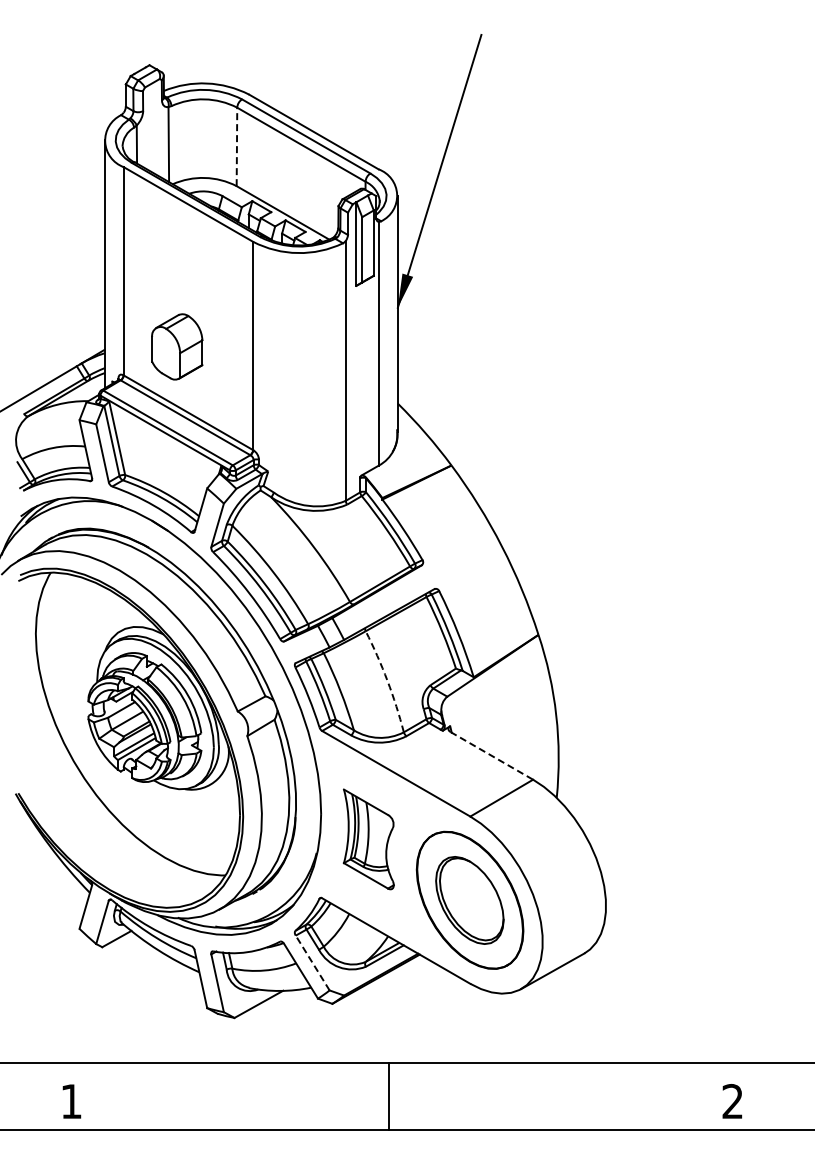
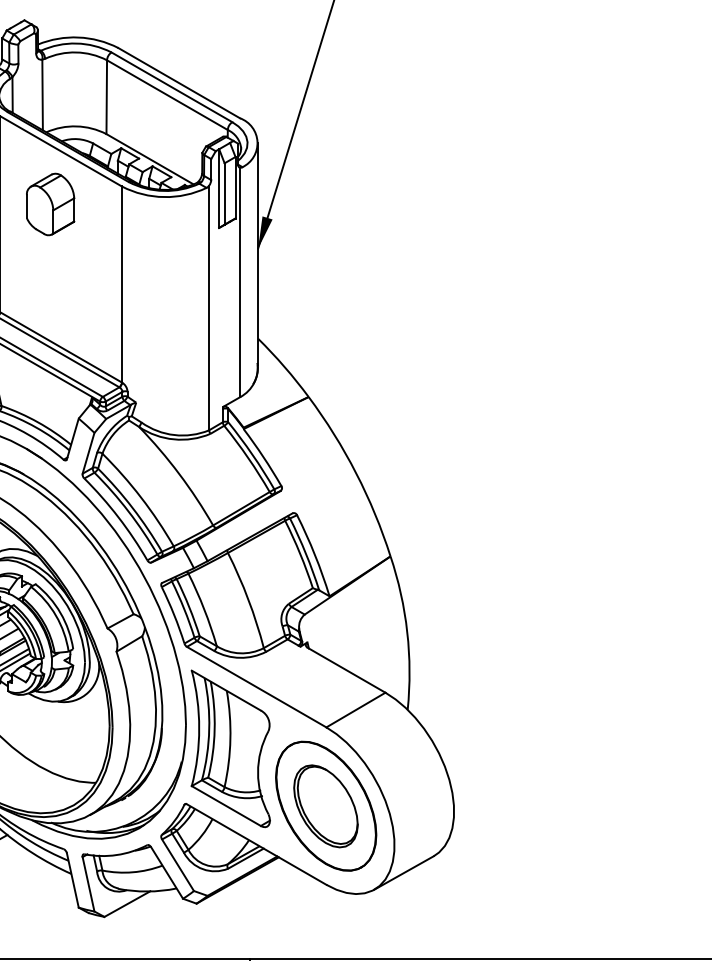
line: (236, 146) -> (106, 96), dashed -> solid
part: (177, 346) -> (50, 204), moved
arc: (387, 680) -> (248, 599), dashed -> solid
line: (491, 755) -> (346, 669), dashed -> solid
part: (368, 839) -> (230, 748), size x1.67
line: (312, 962) -> (177, 864), dashed -> solid

